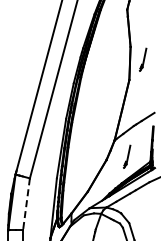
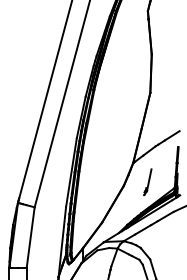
part: (143, 59) -> (166, 69), removed
line: (26, 204) -> (30, 237), dashed -> solid

